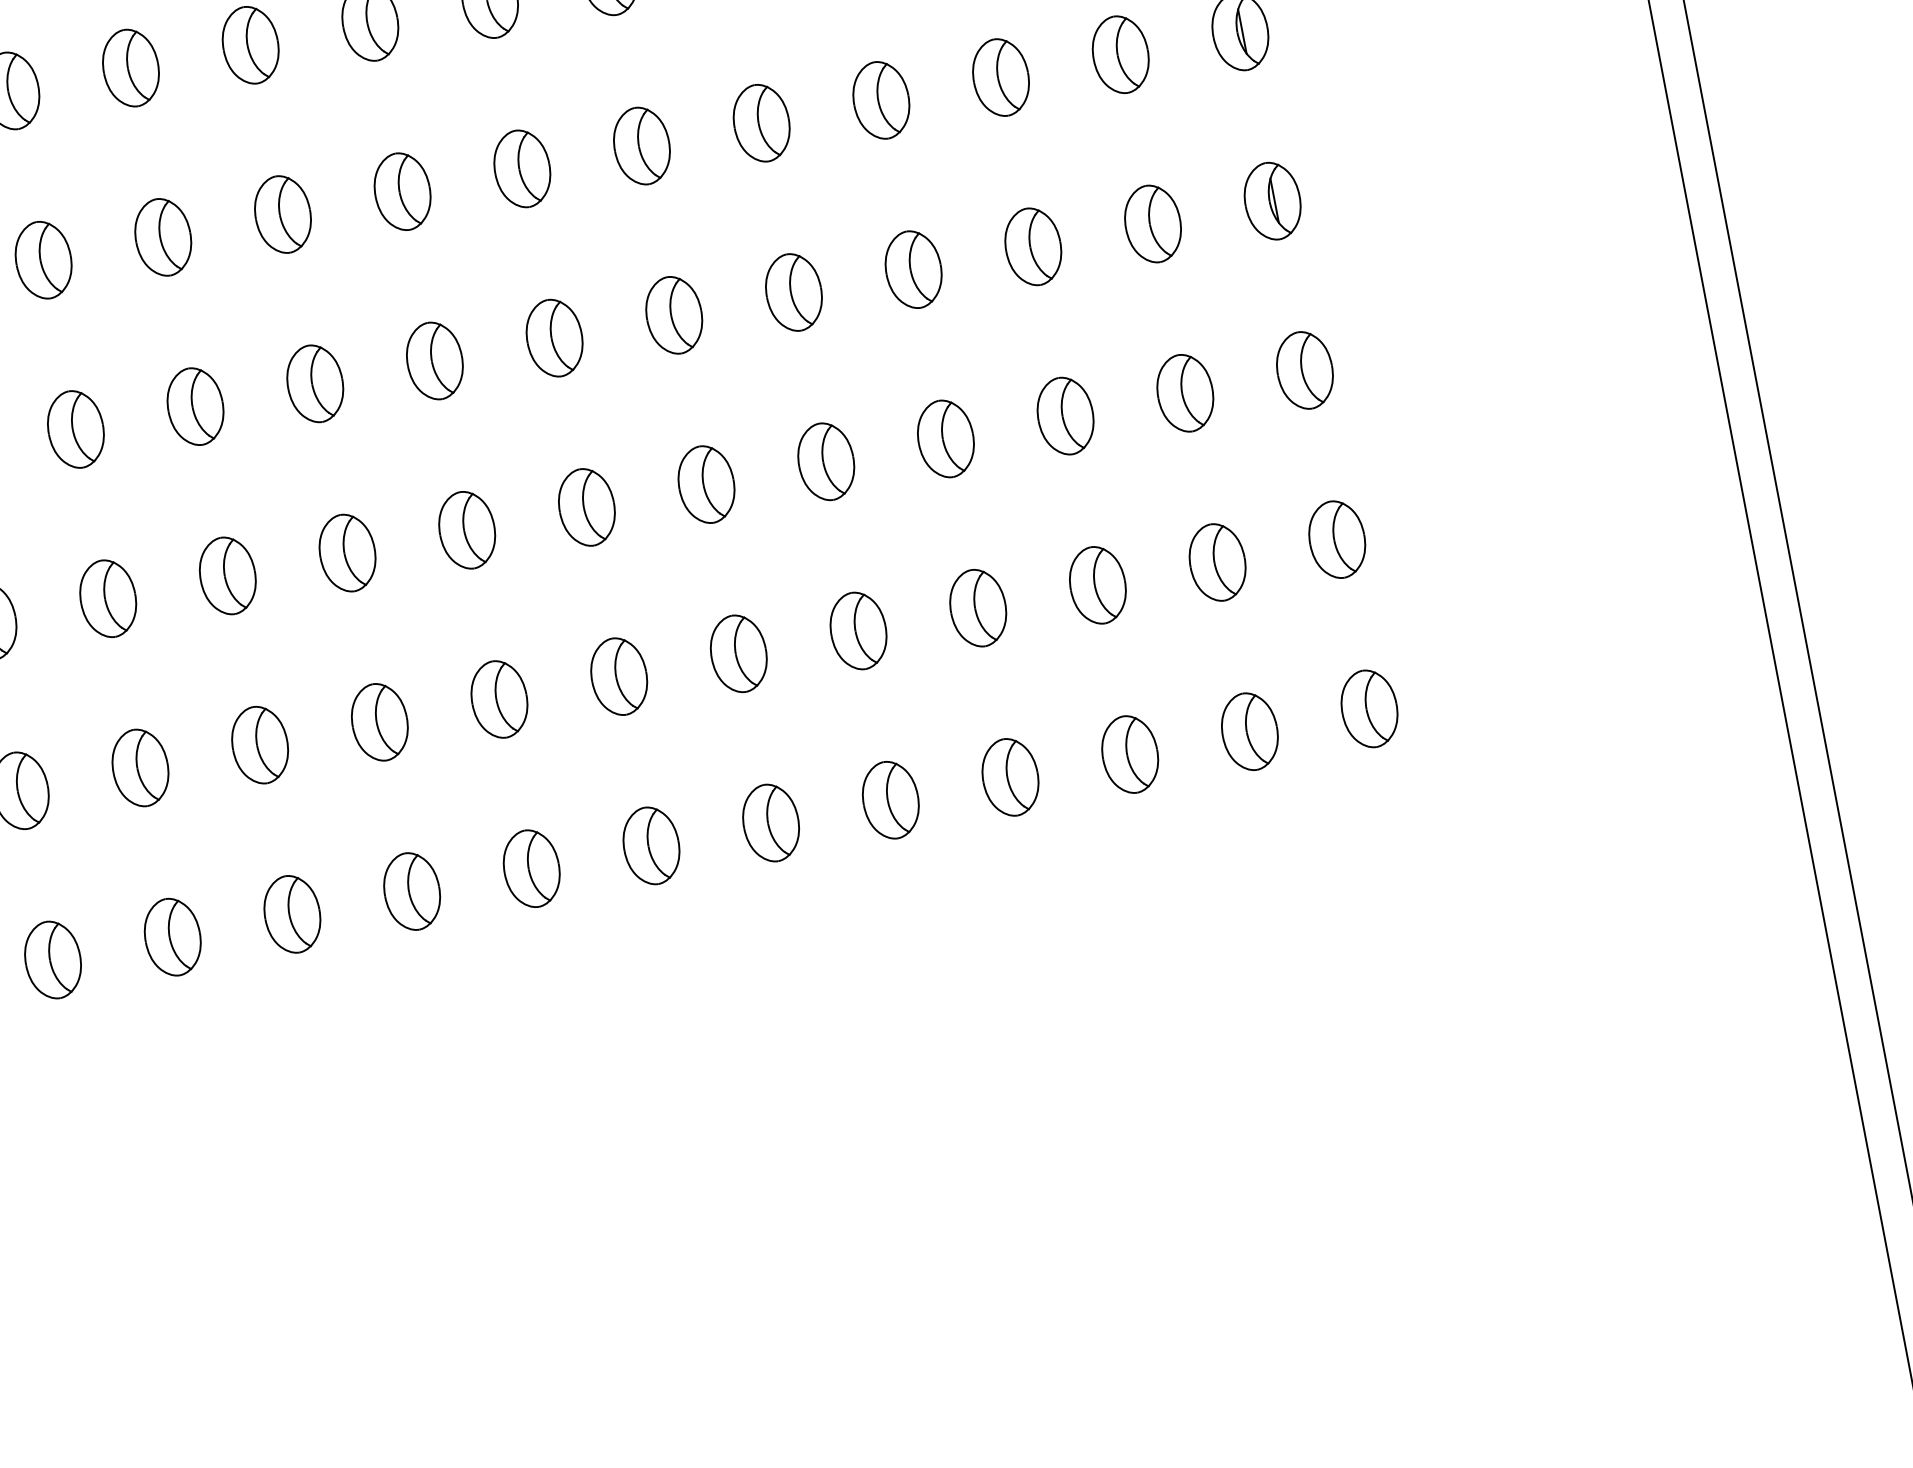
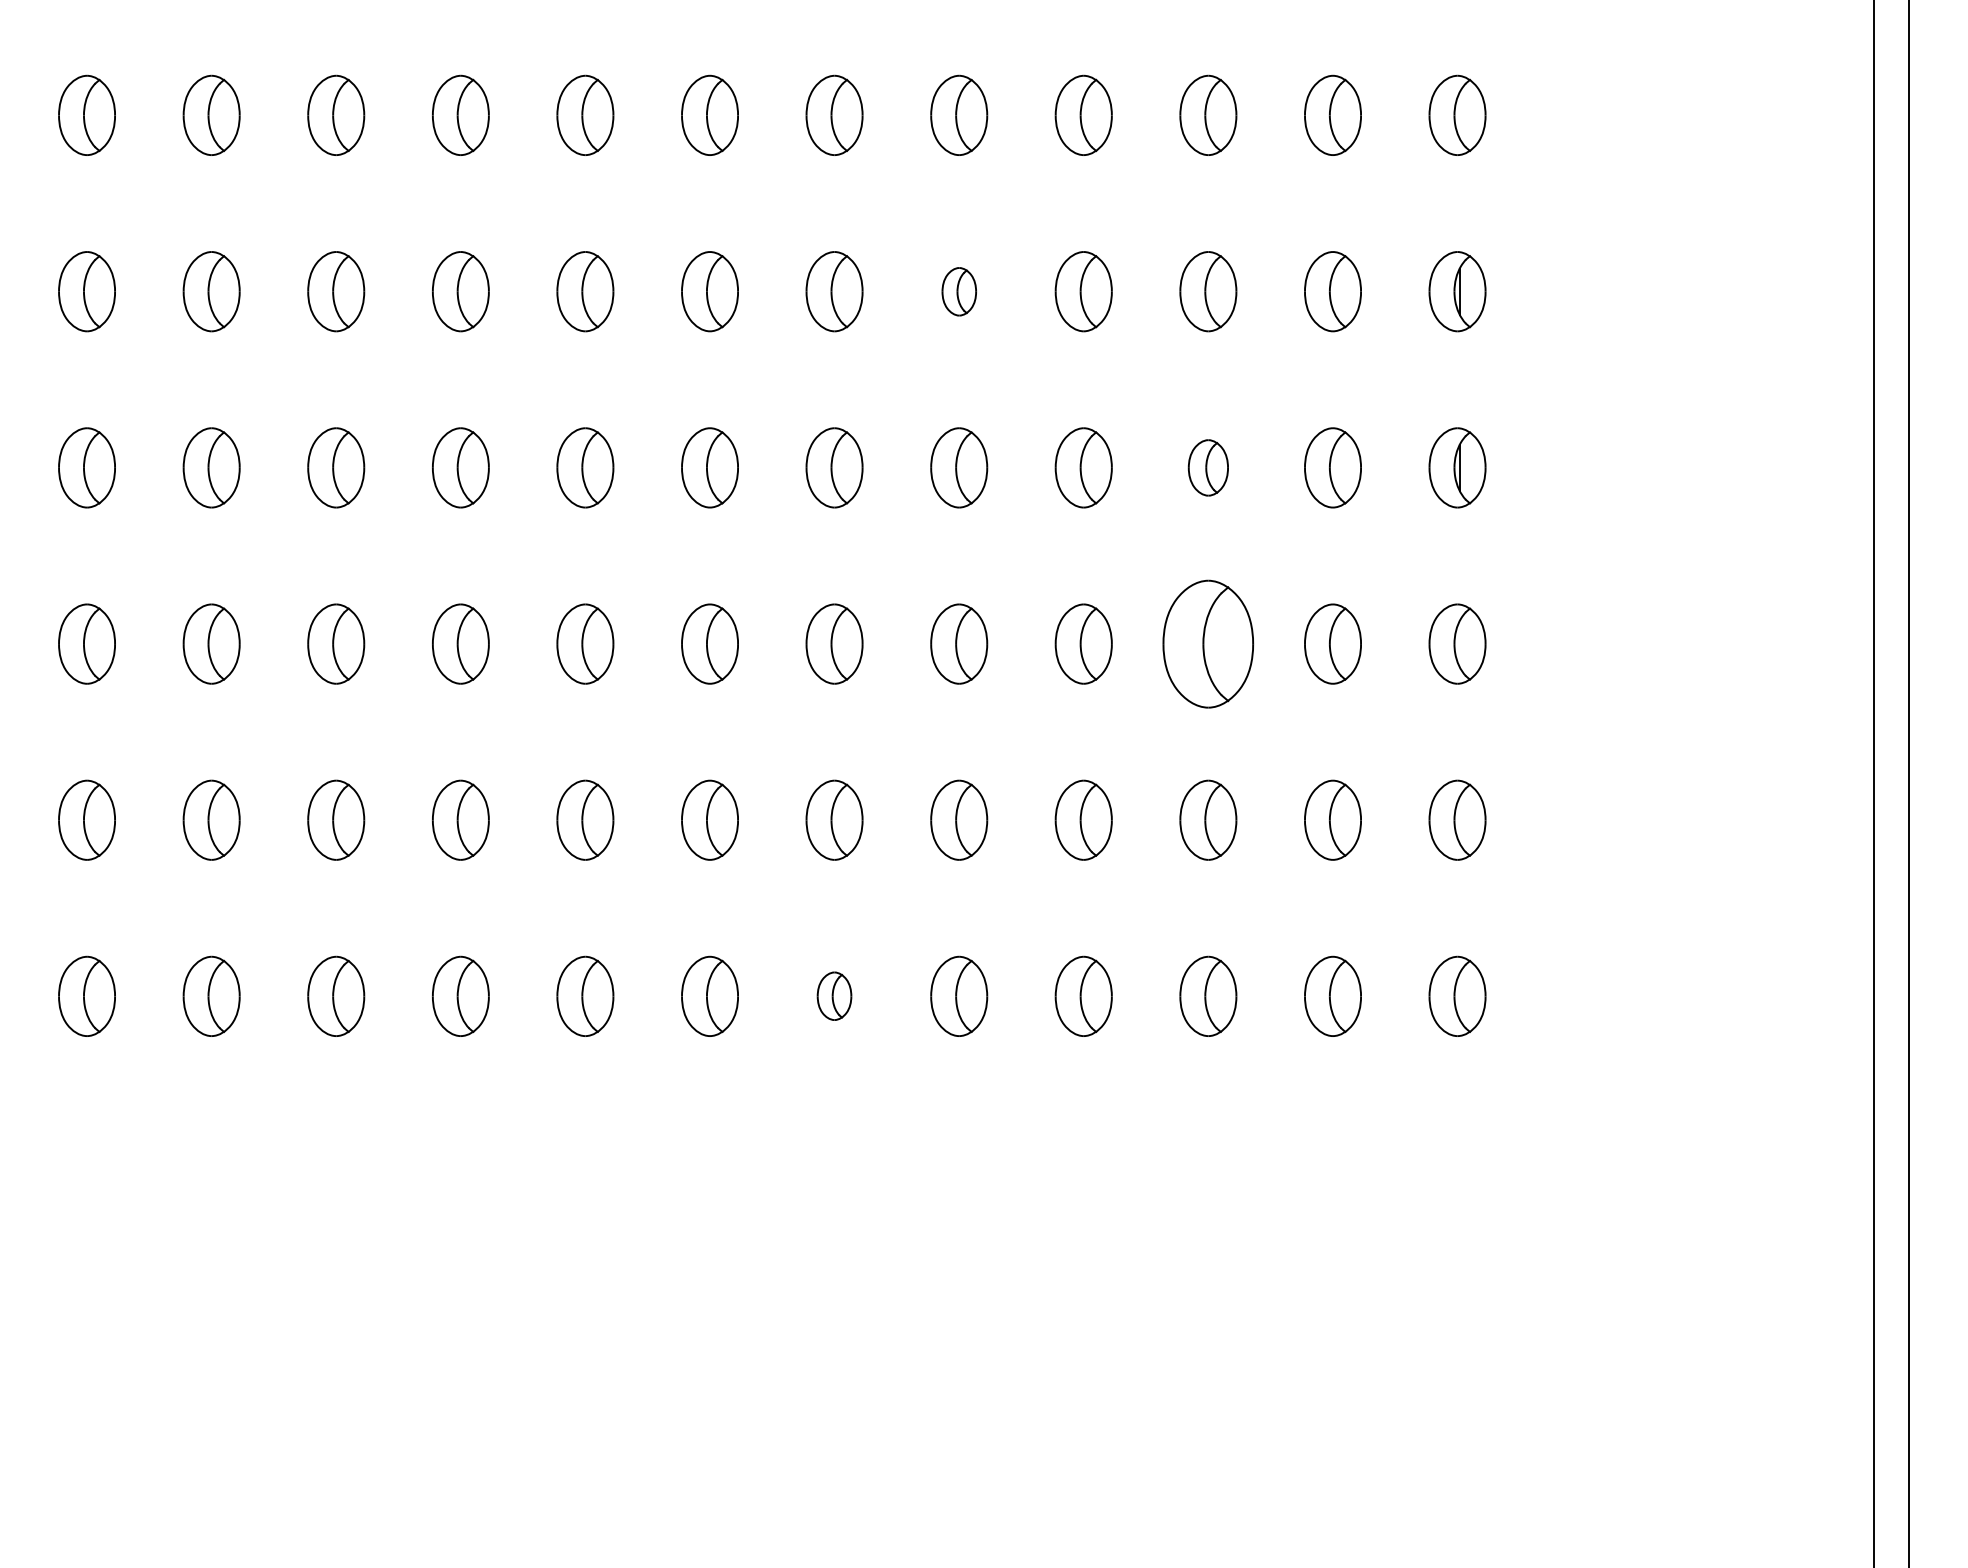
part: (761, 123) -> (959, 291), size x0.6
part: (1033, 246) -> (1208, 467), size x0.7
part: (1065, 415) -> (1208, 643), size x1.6
part: (770, 822) -> (834, 995), size x0.6

